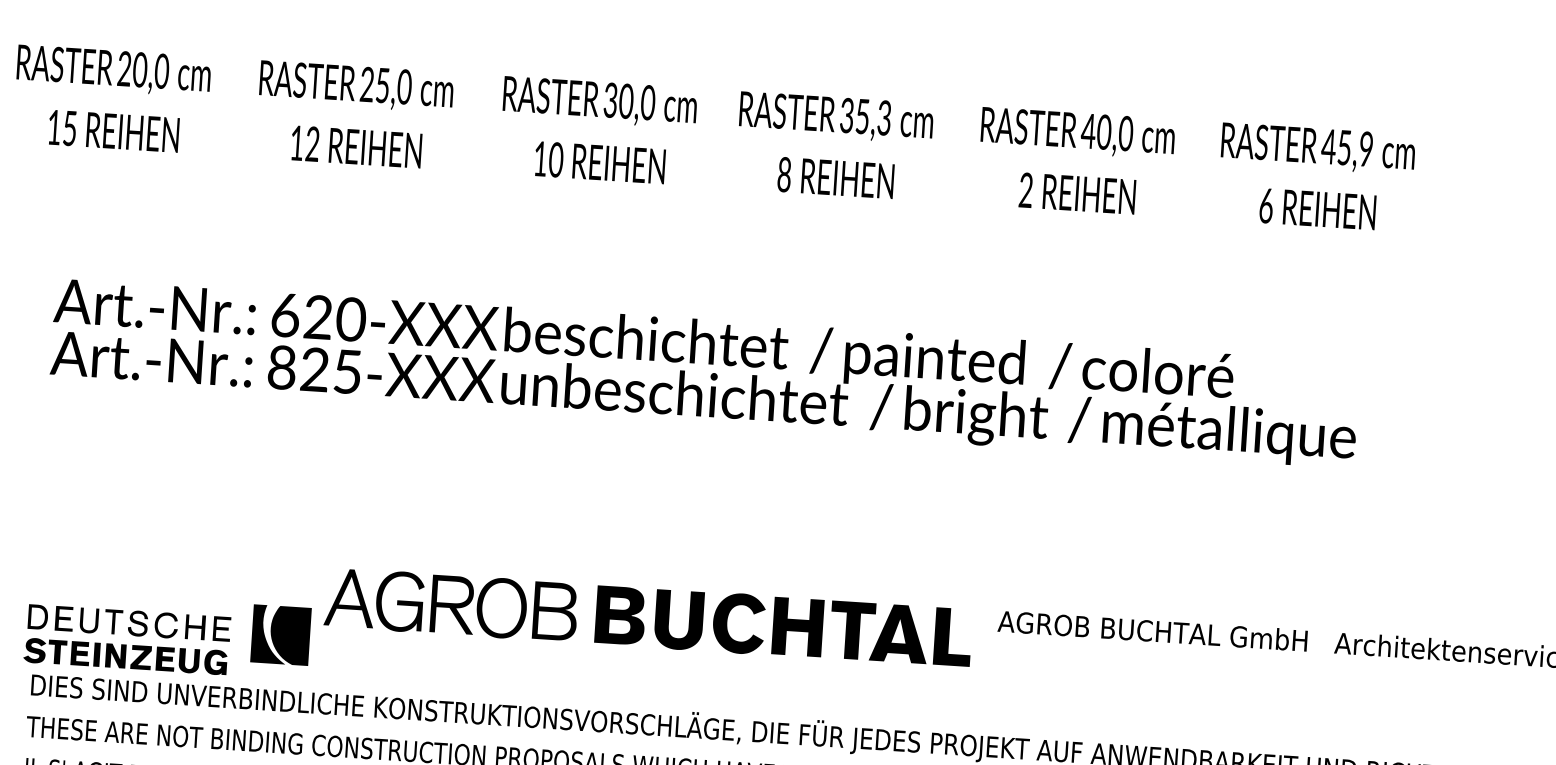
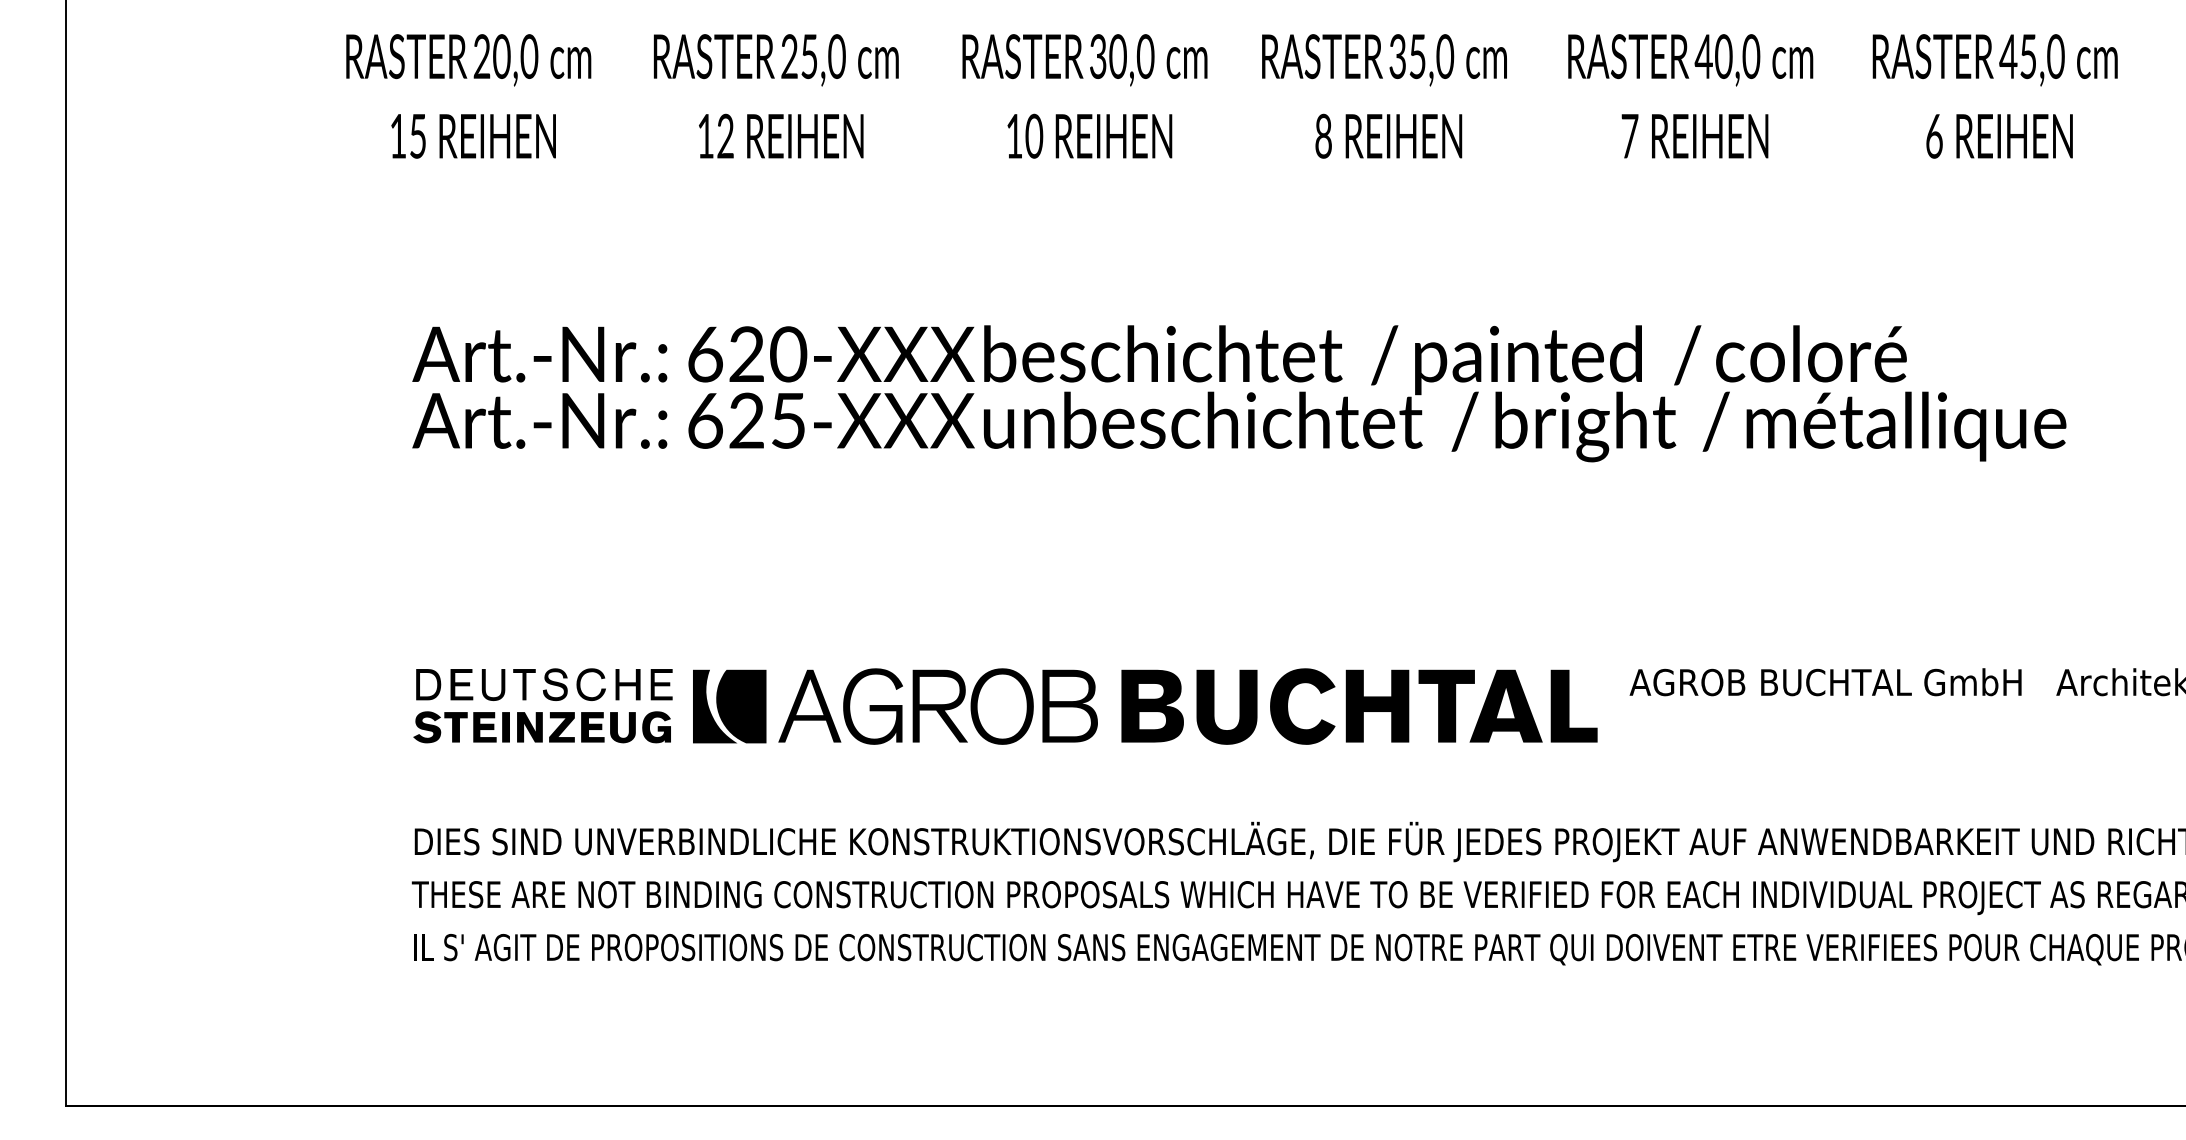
text: (884, 117) -> (1445, 56), 35,3 -> 35,0
text: (1365, 149) -> (2055, 57), 45,9 -> 45,0
text: (1025, 189) -> (1629, 135), 2 -> 7
text: (282, 367) -> (705, 420), 825-XXX -> 625-XXX
part: (280, 635) -> (729, 706), moved
part: (126, 644) -> (542, 712), moved

